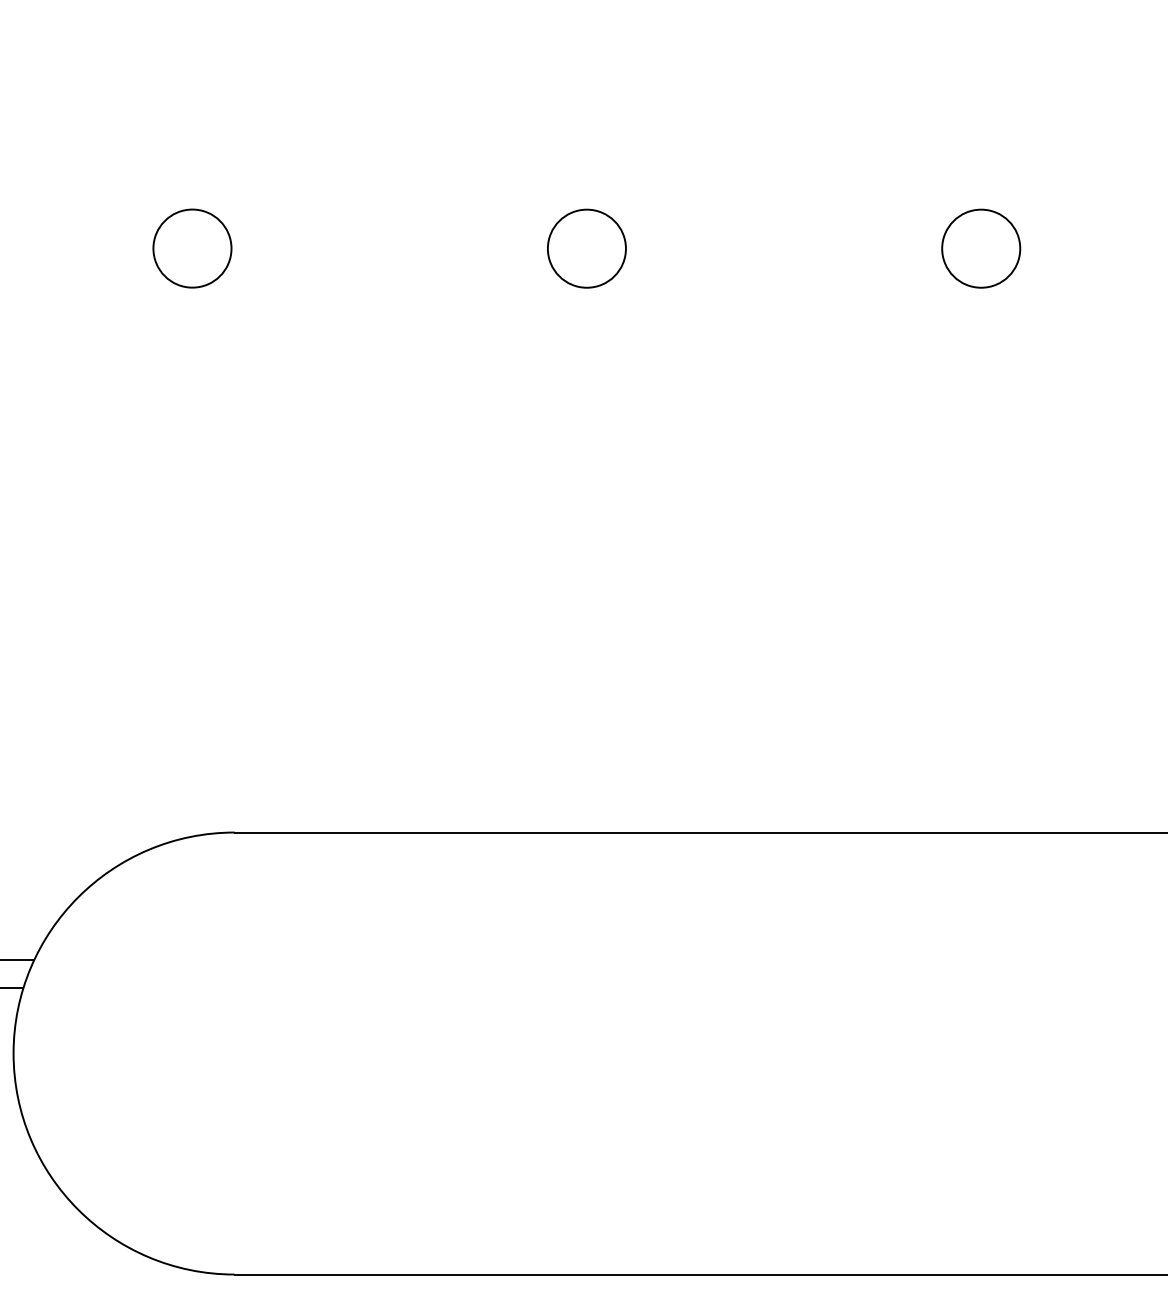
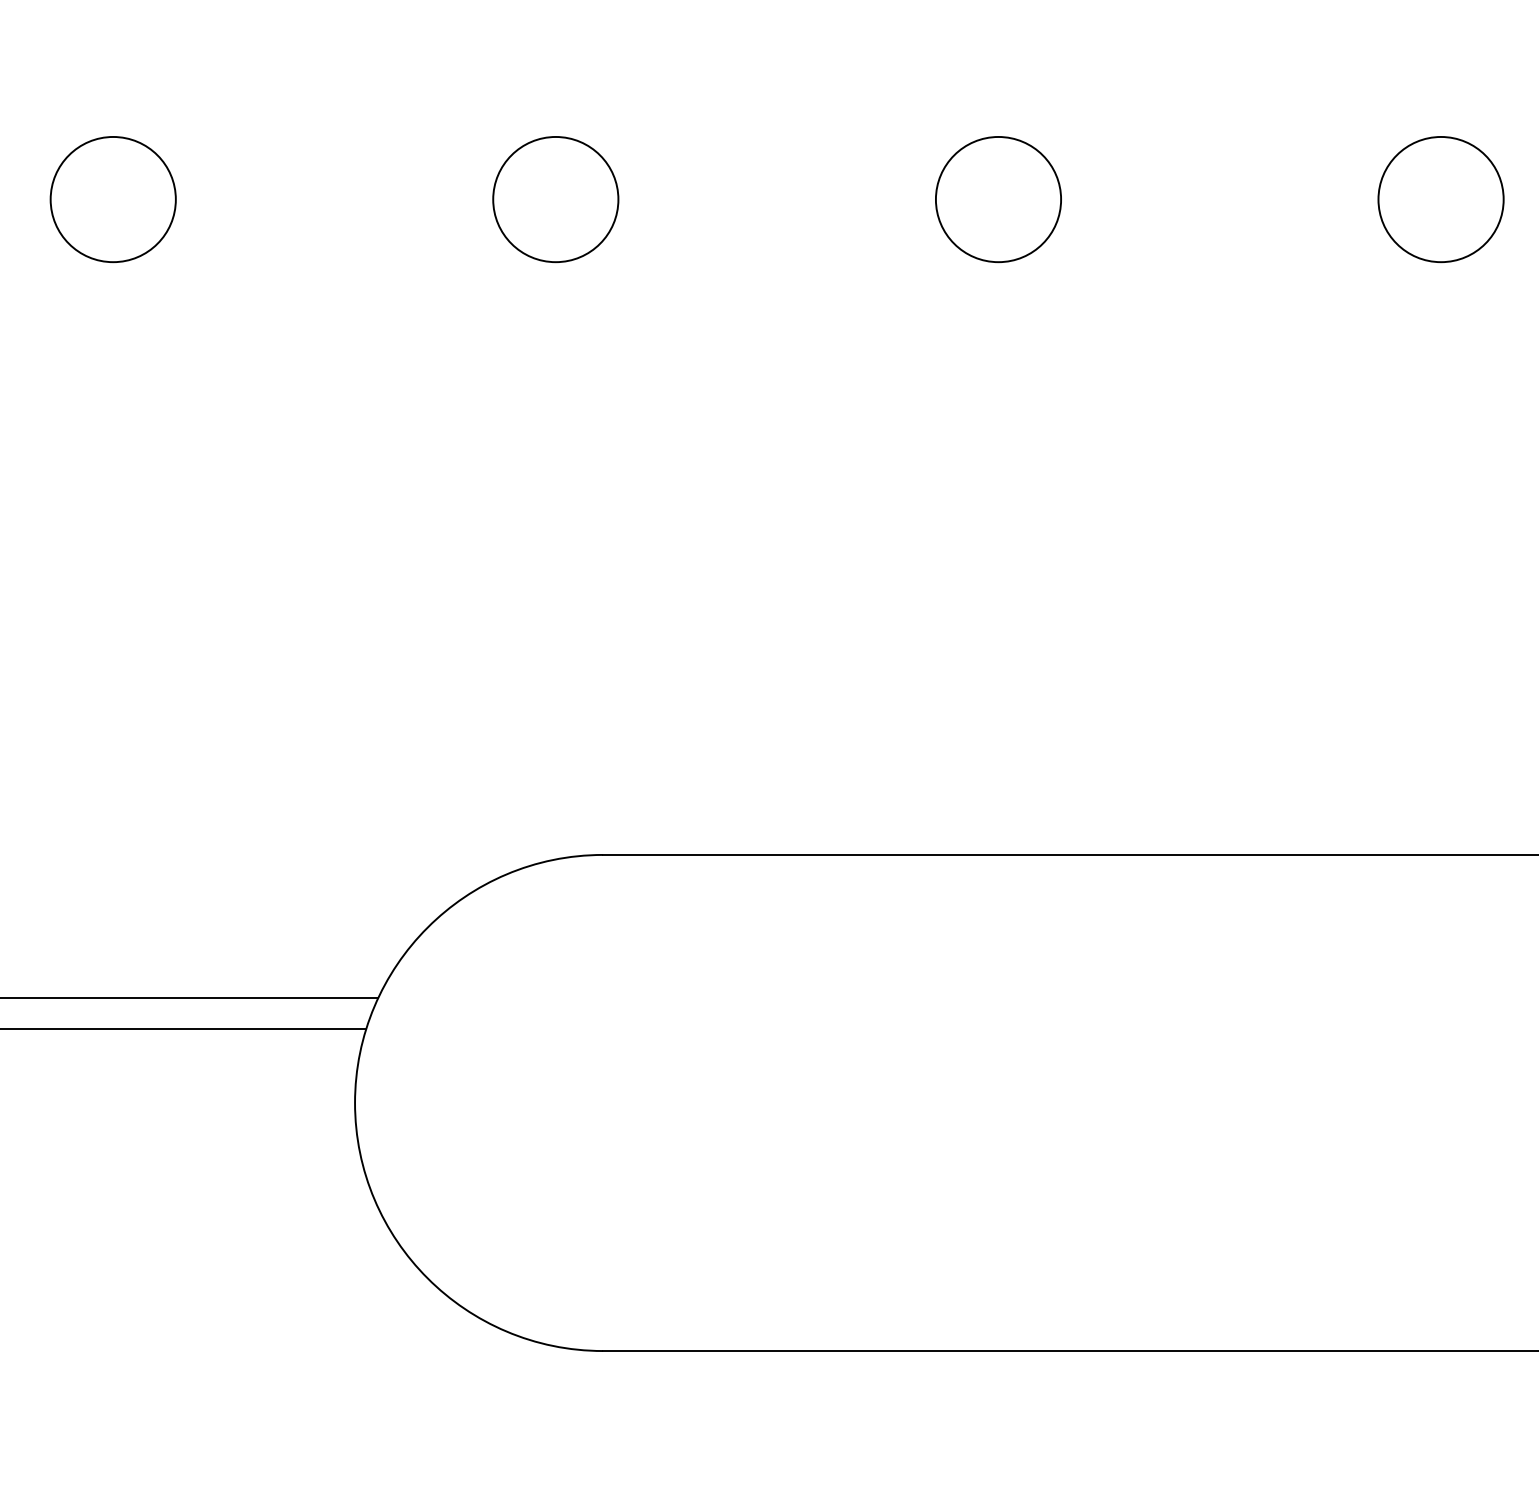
circle: (192, 248) -> (555, 199), size x1.43
circle: (586, 248) -> (998, 199), size x1.43
circle: (980, 248) -> (1440, 199), size x1.43

